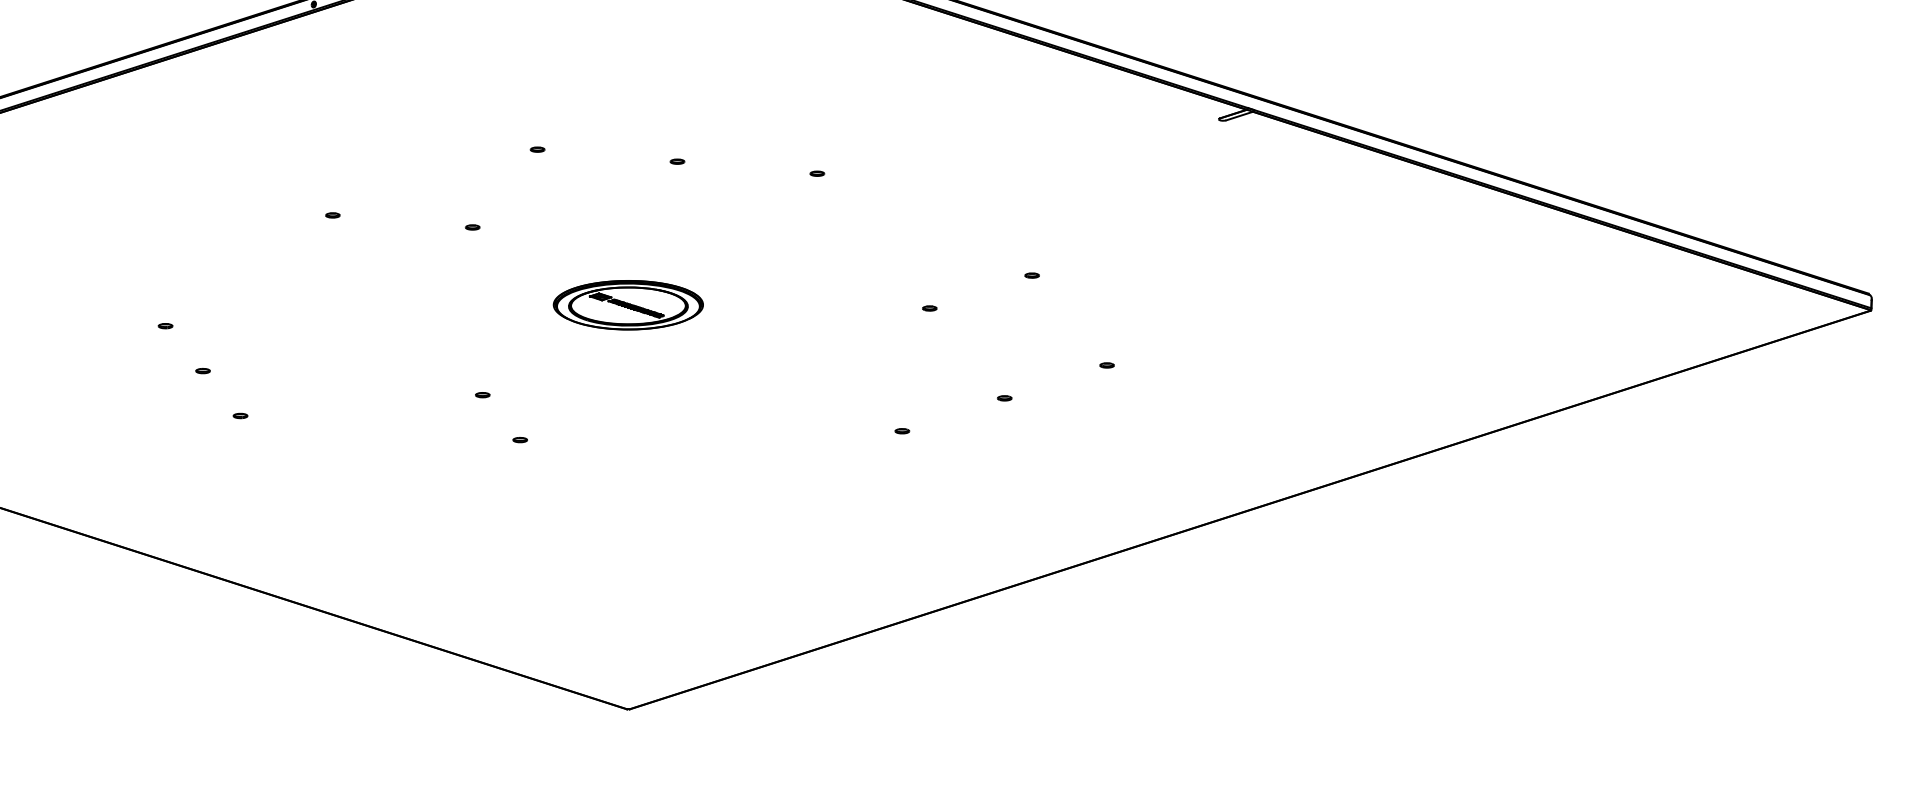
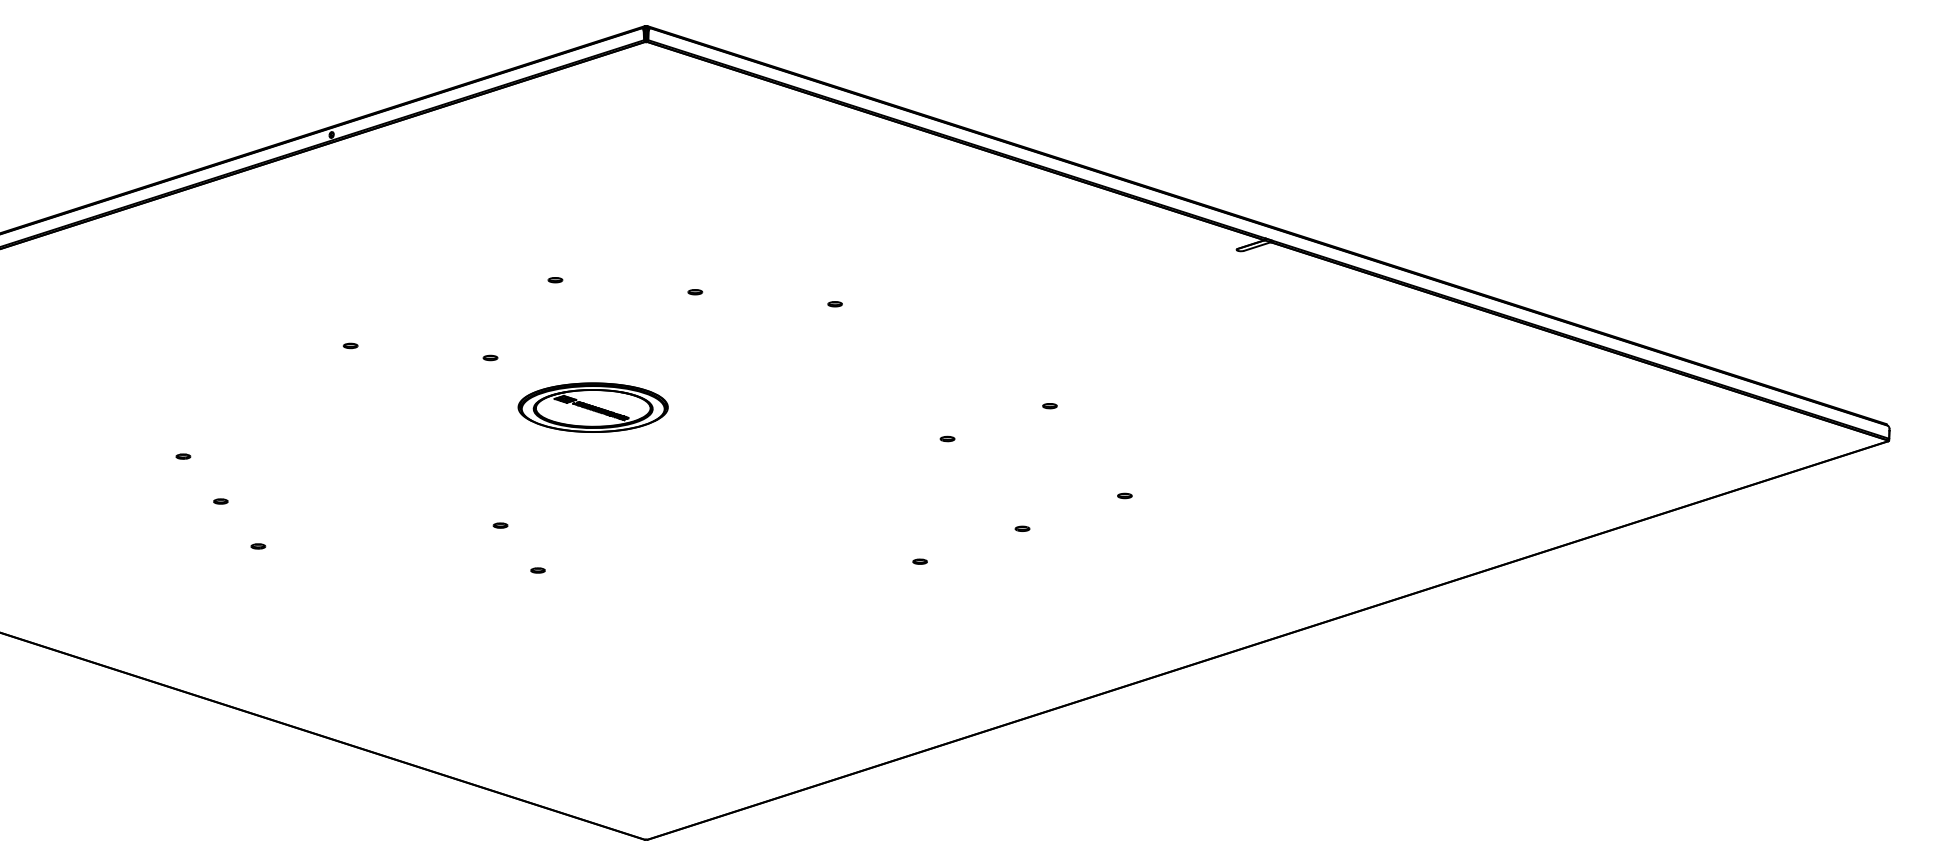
part: (627, 305) -> (592, 407), moved

